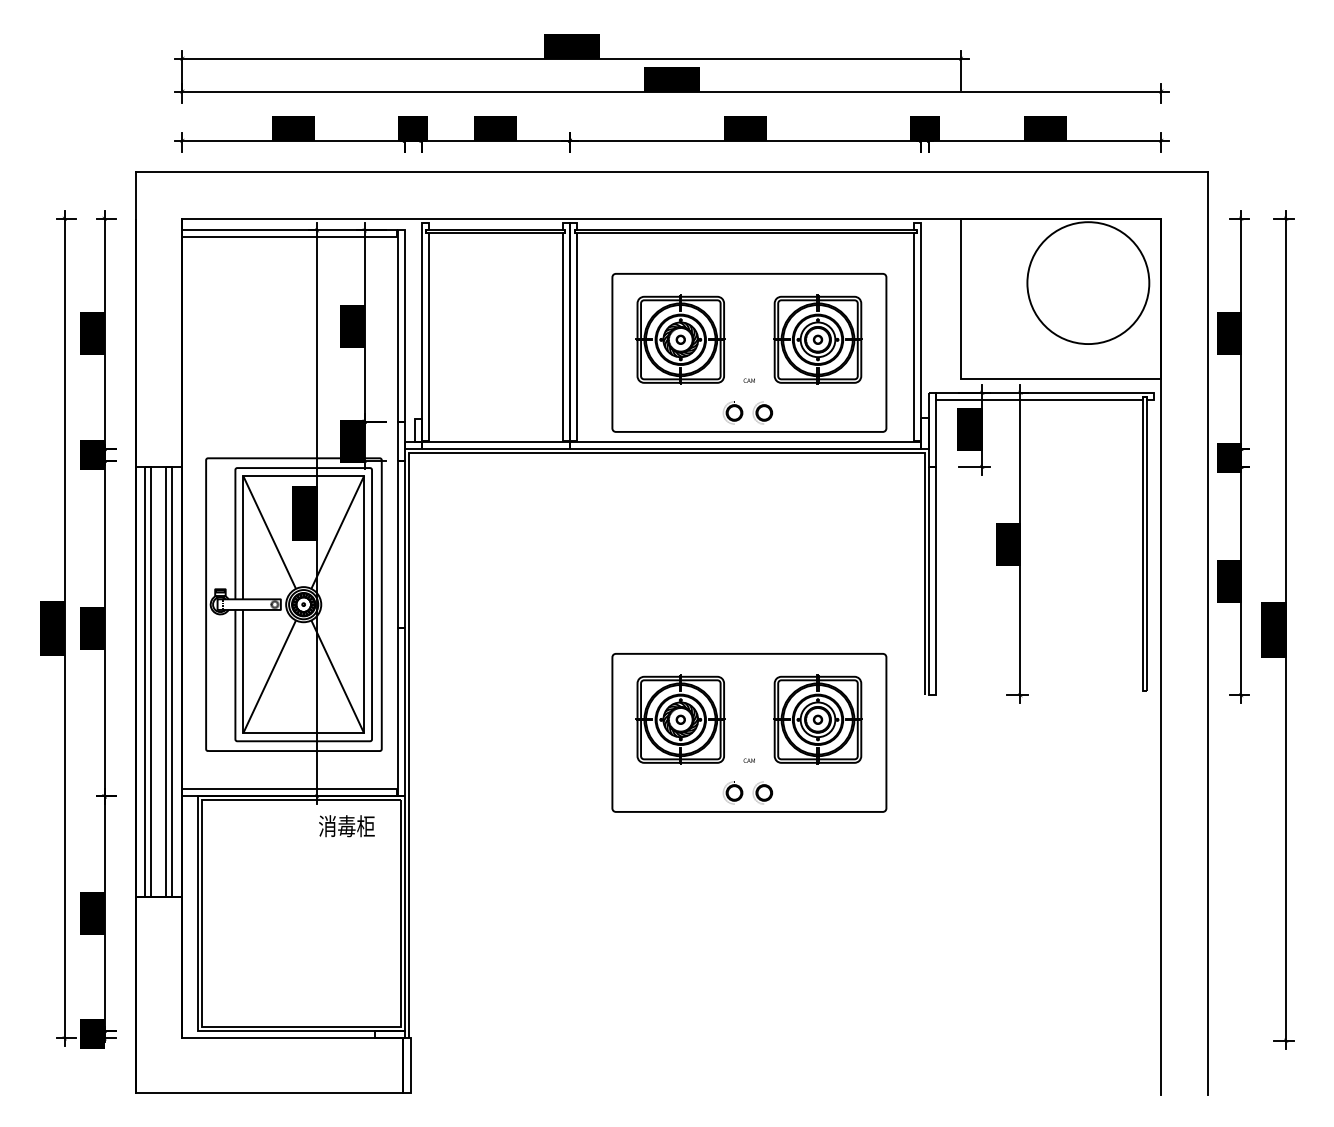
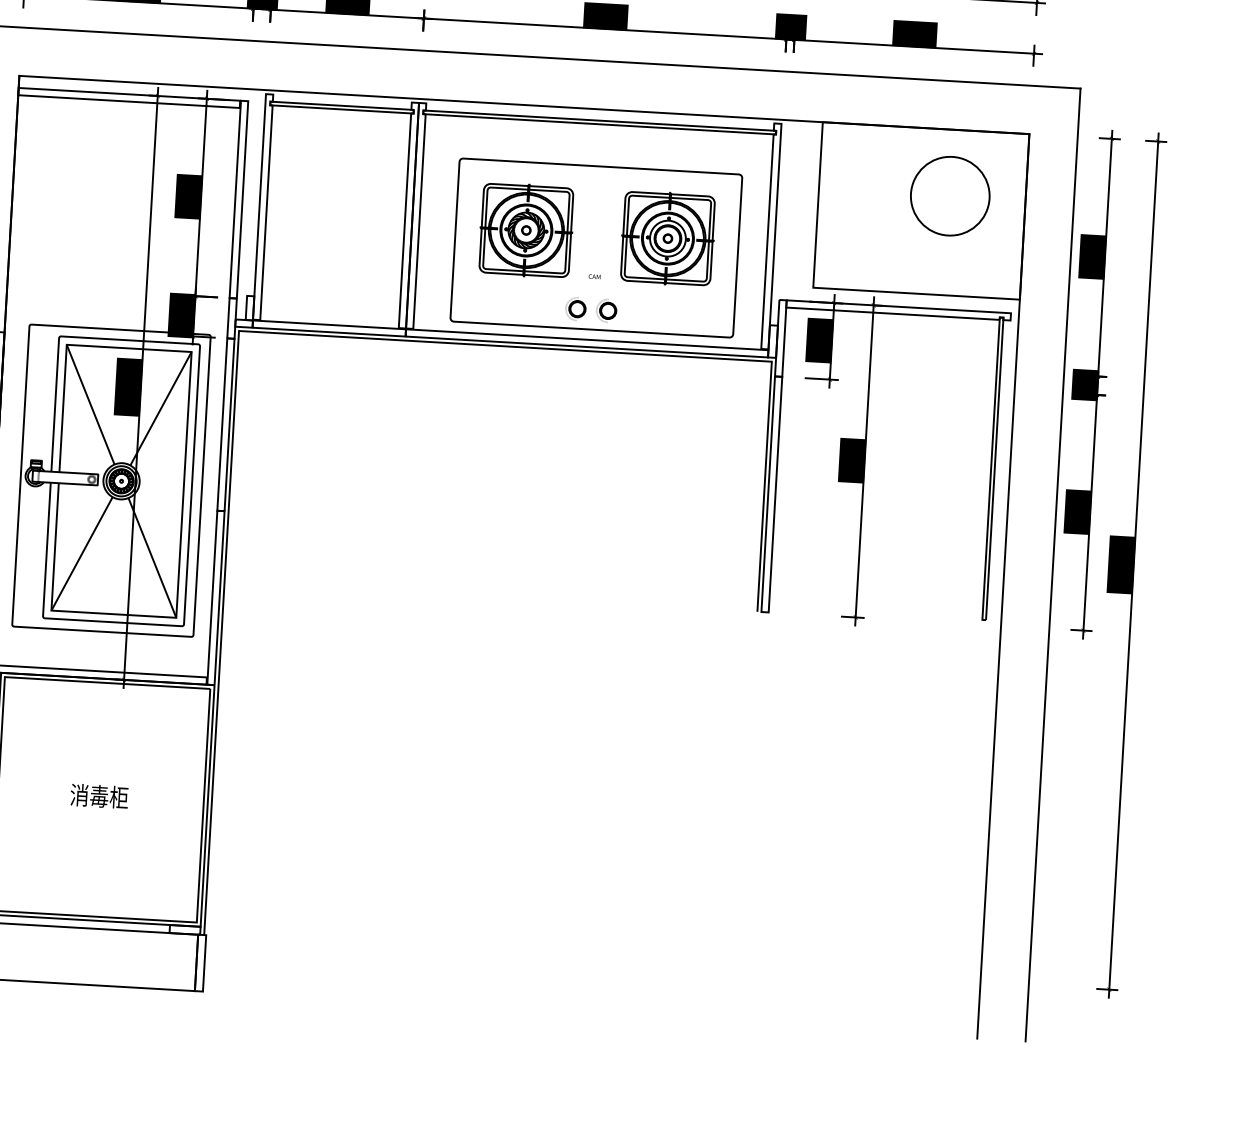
circle: (1088, 283) -> (950, 196), size x0.62
part: (749, 732) -> (573, 639), removed
text: (346, 826) -> (99, 796), moved

